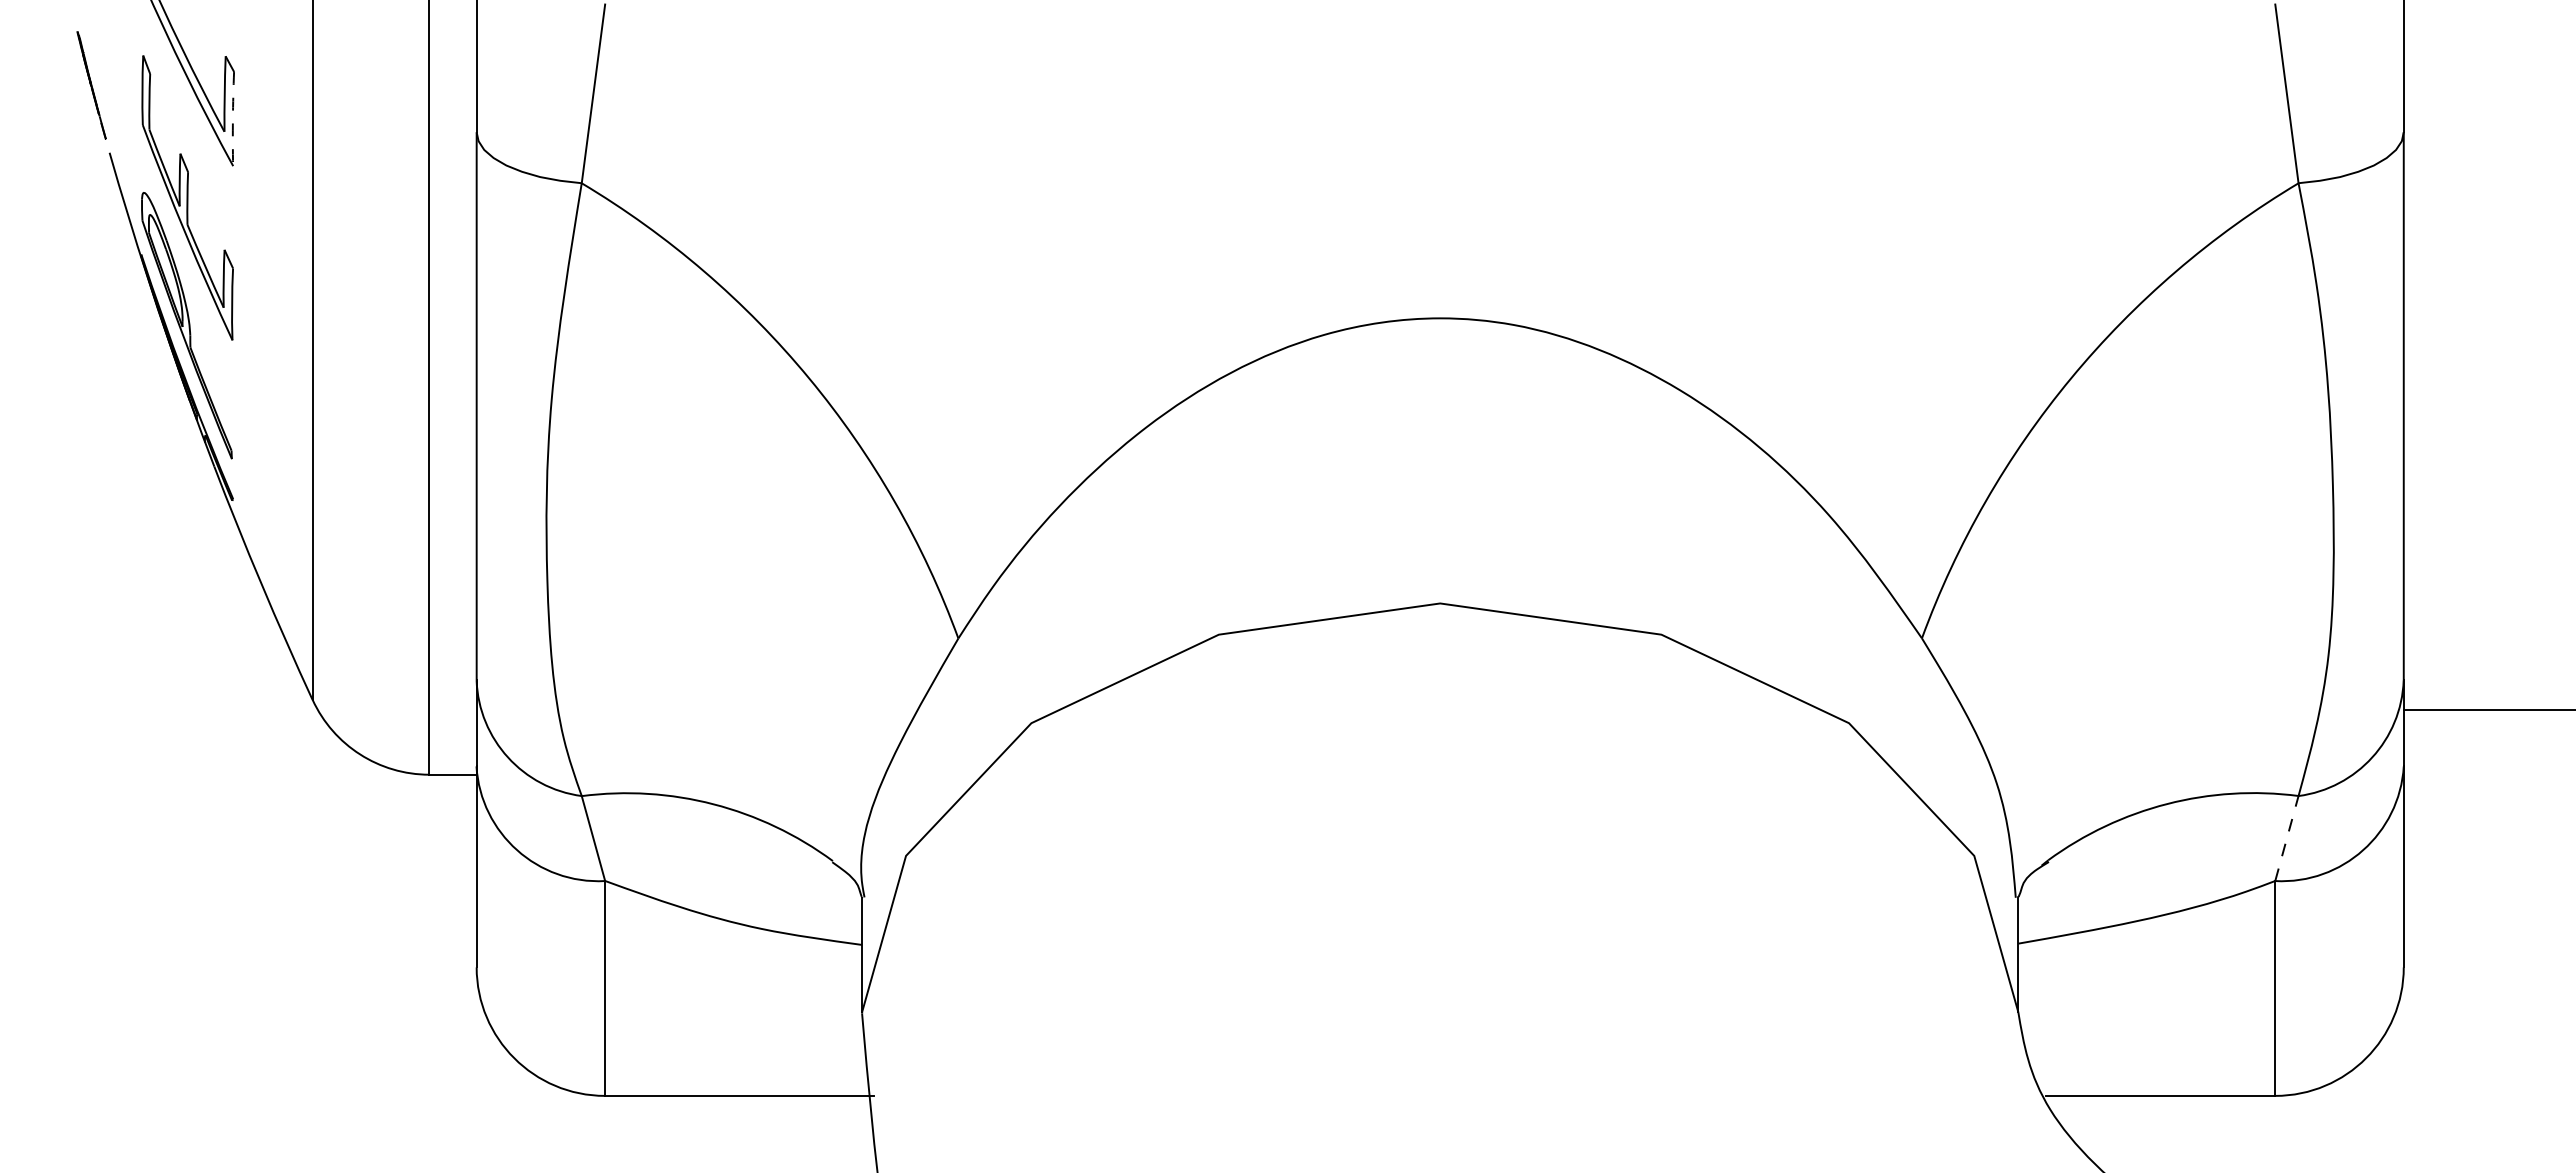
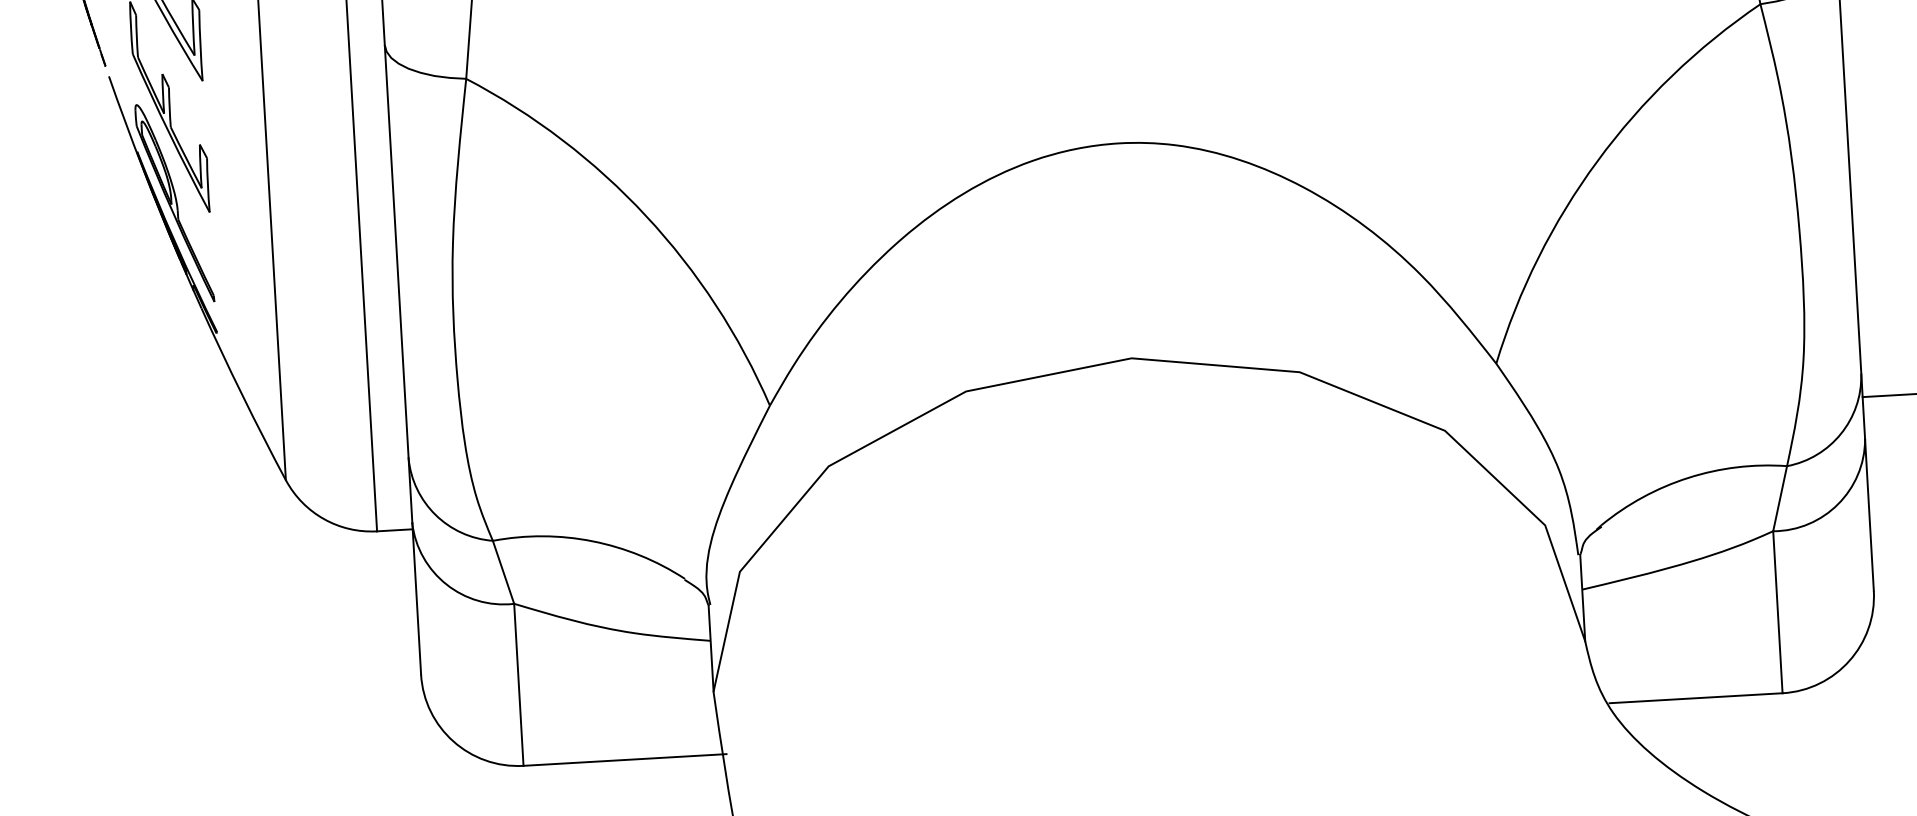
arc: (232, 119) -> (200, 45), dashed -> solid
line: (2287, 838) -> (1780, 498), dashed -> solid

